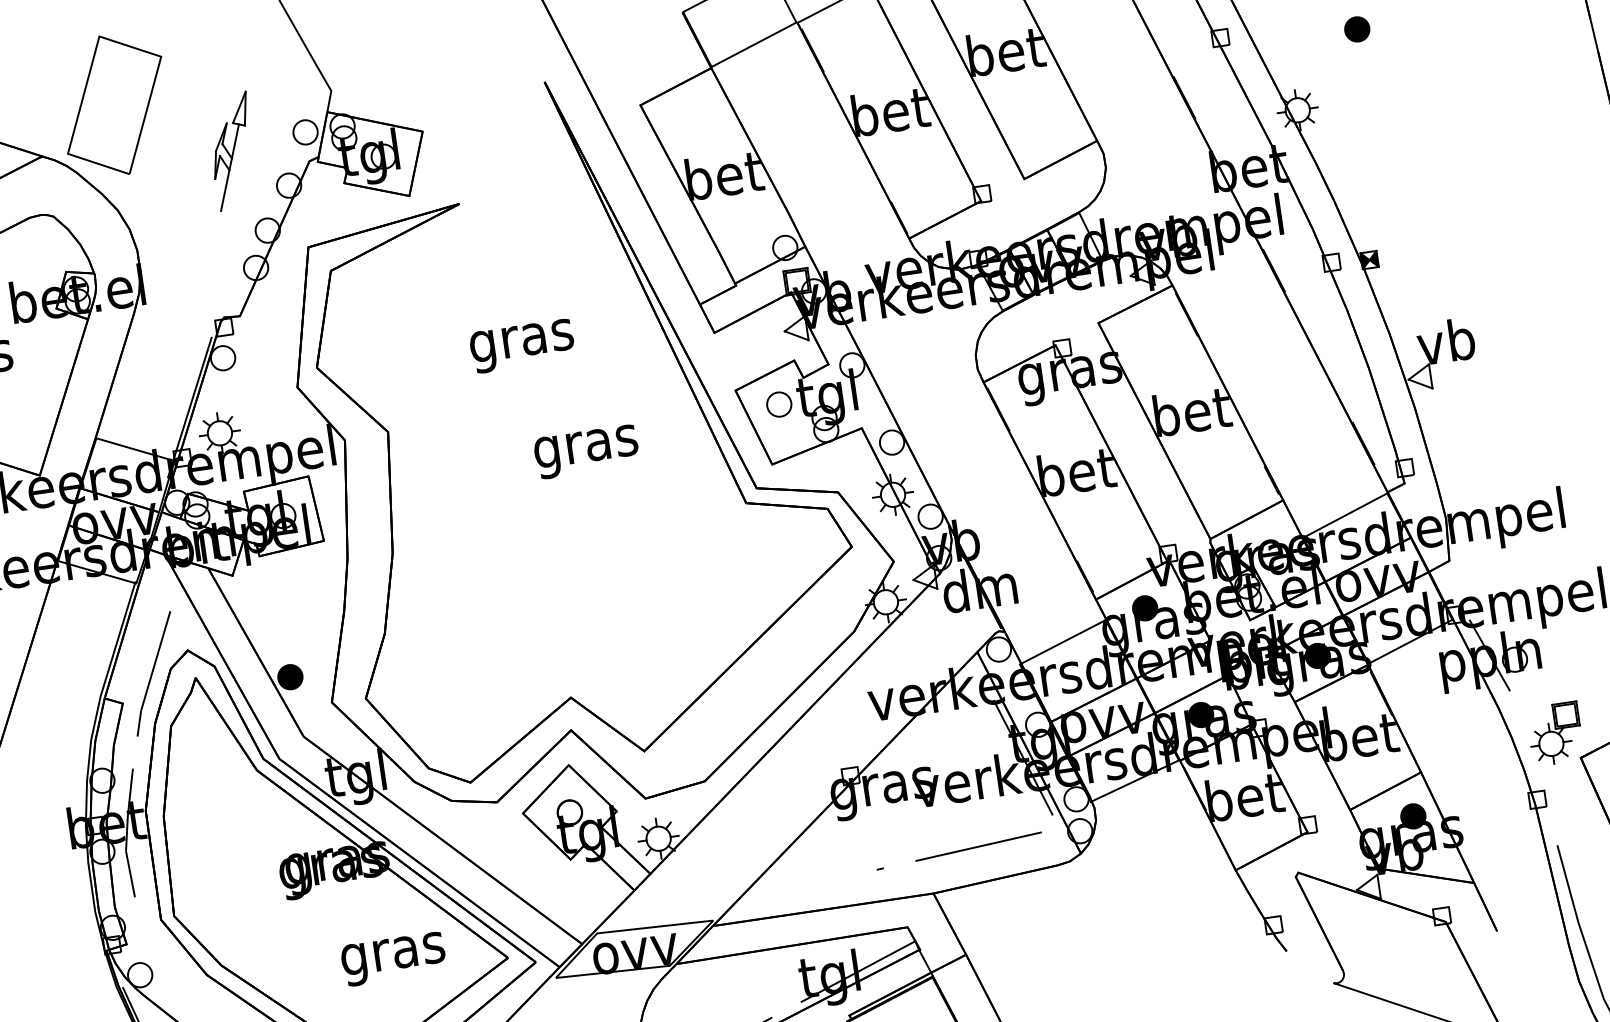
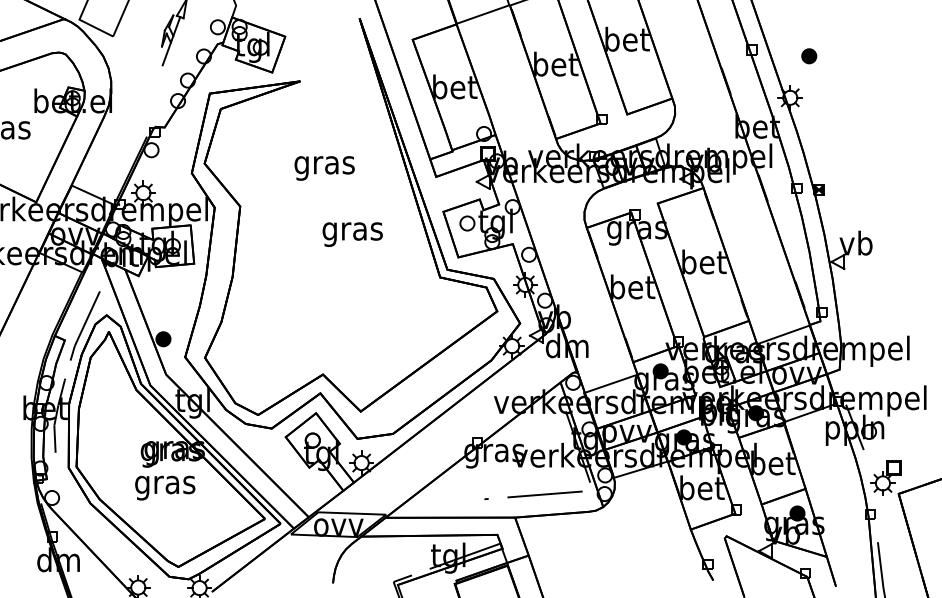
part: (1357, 29) -> (809, 56), moved
text: (394, 958) -> (165, 487), moved

